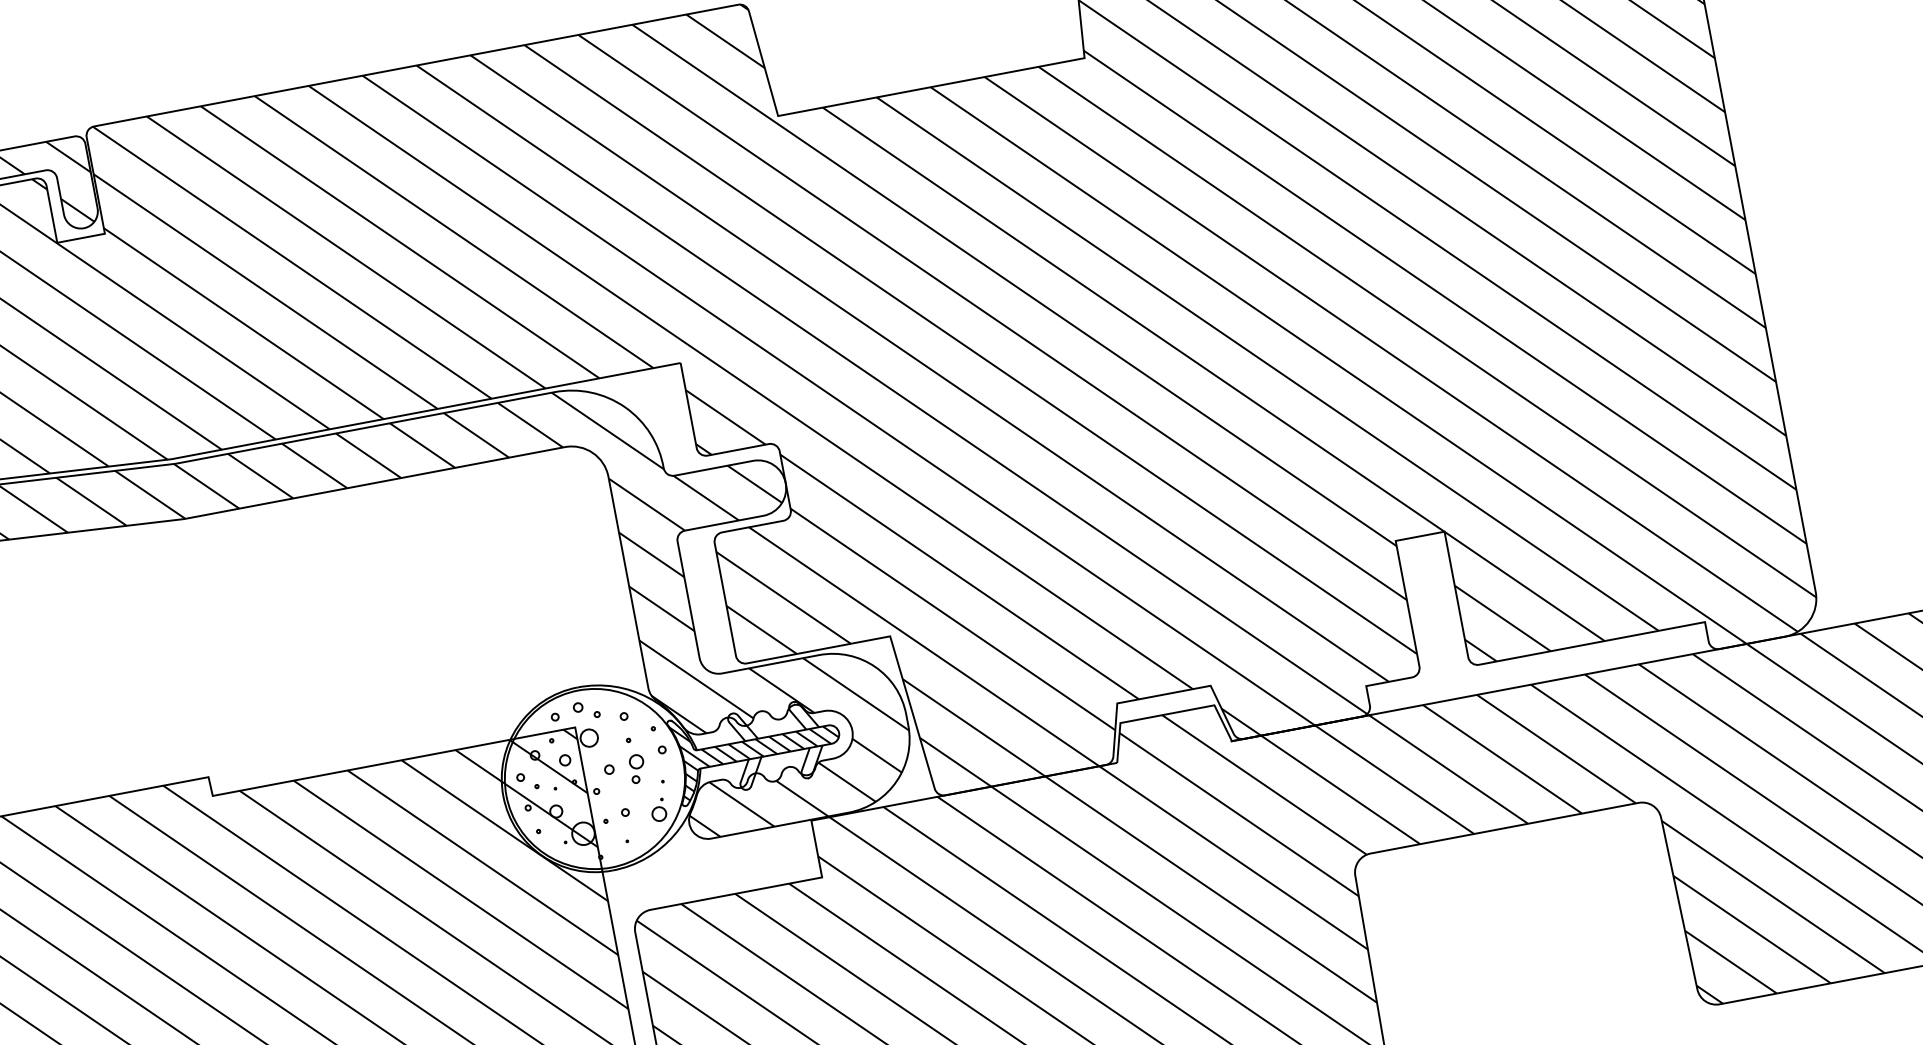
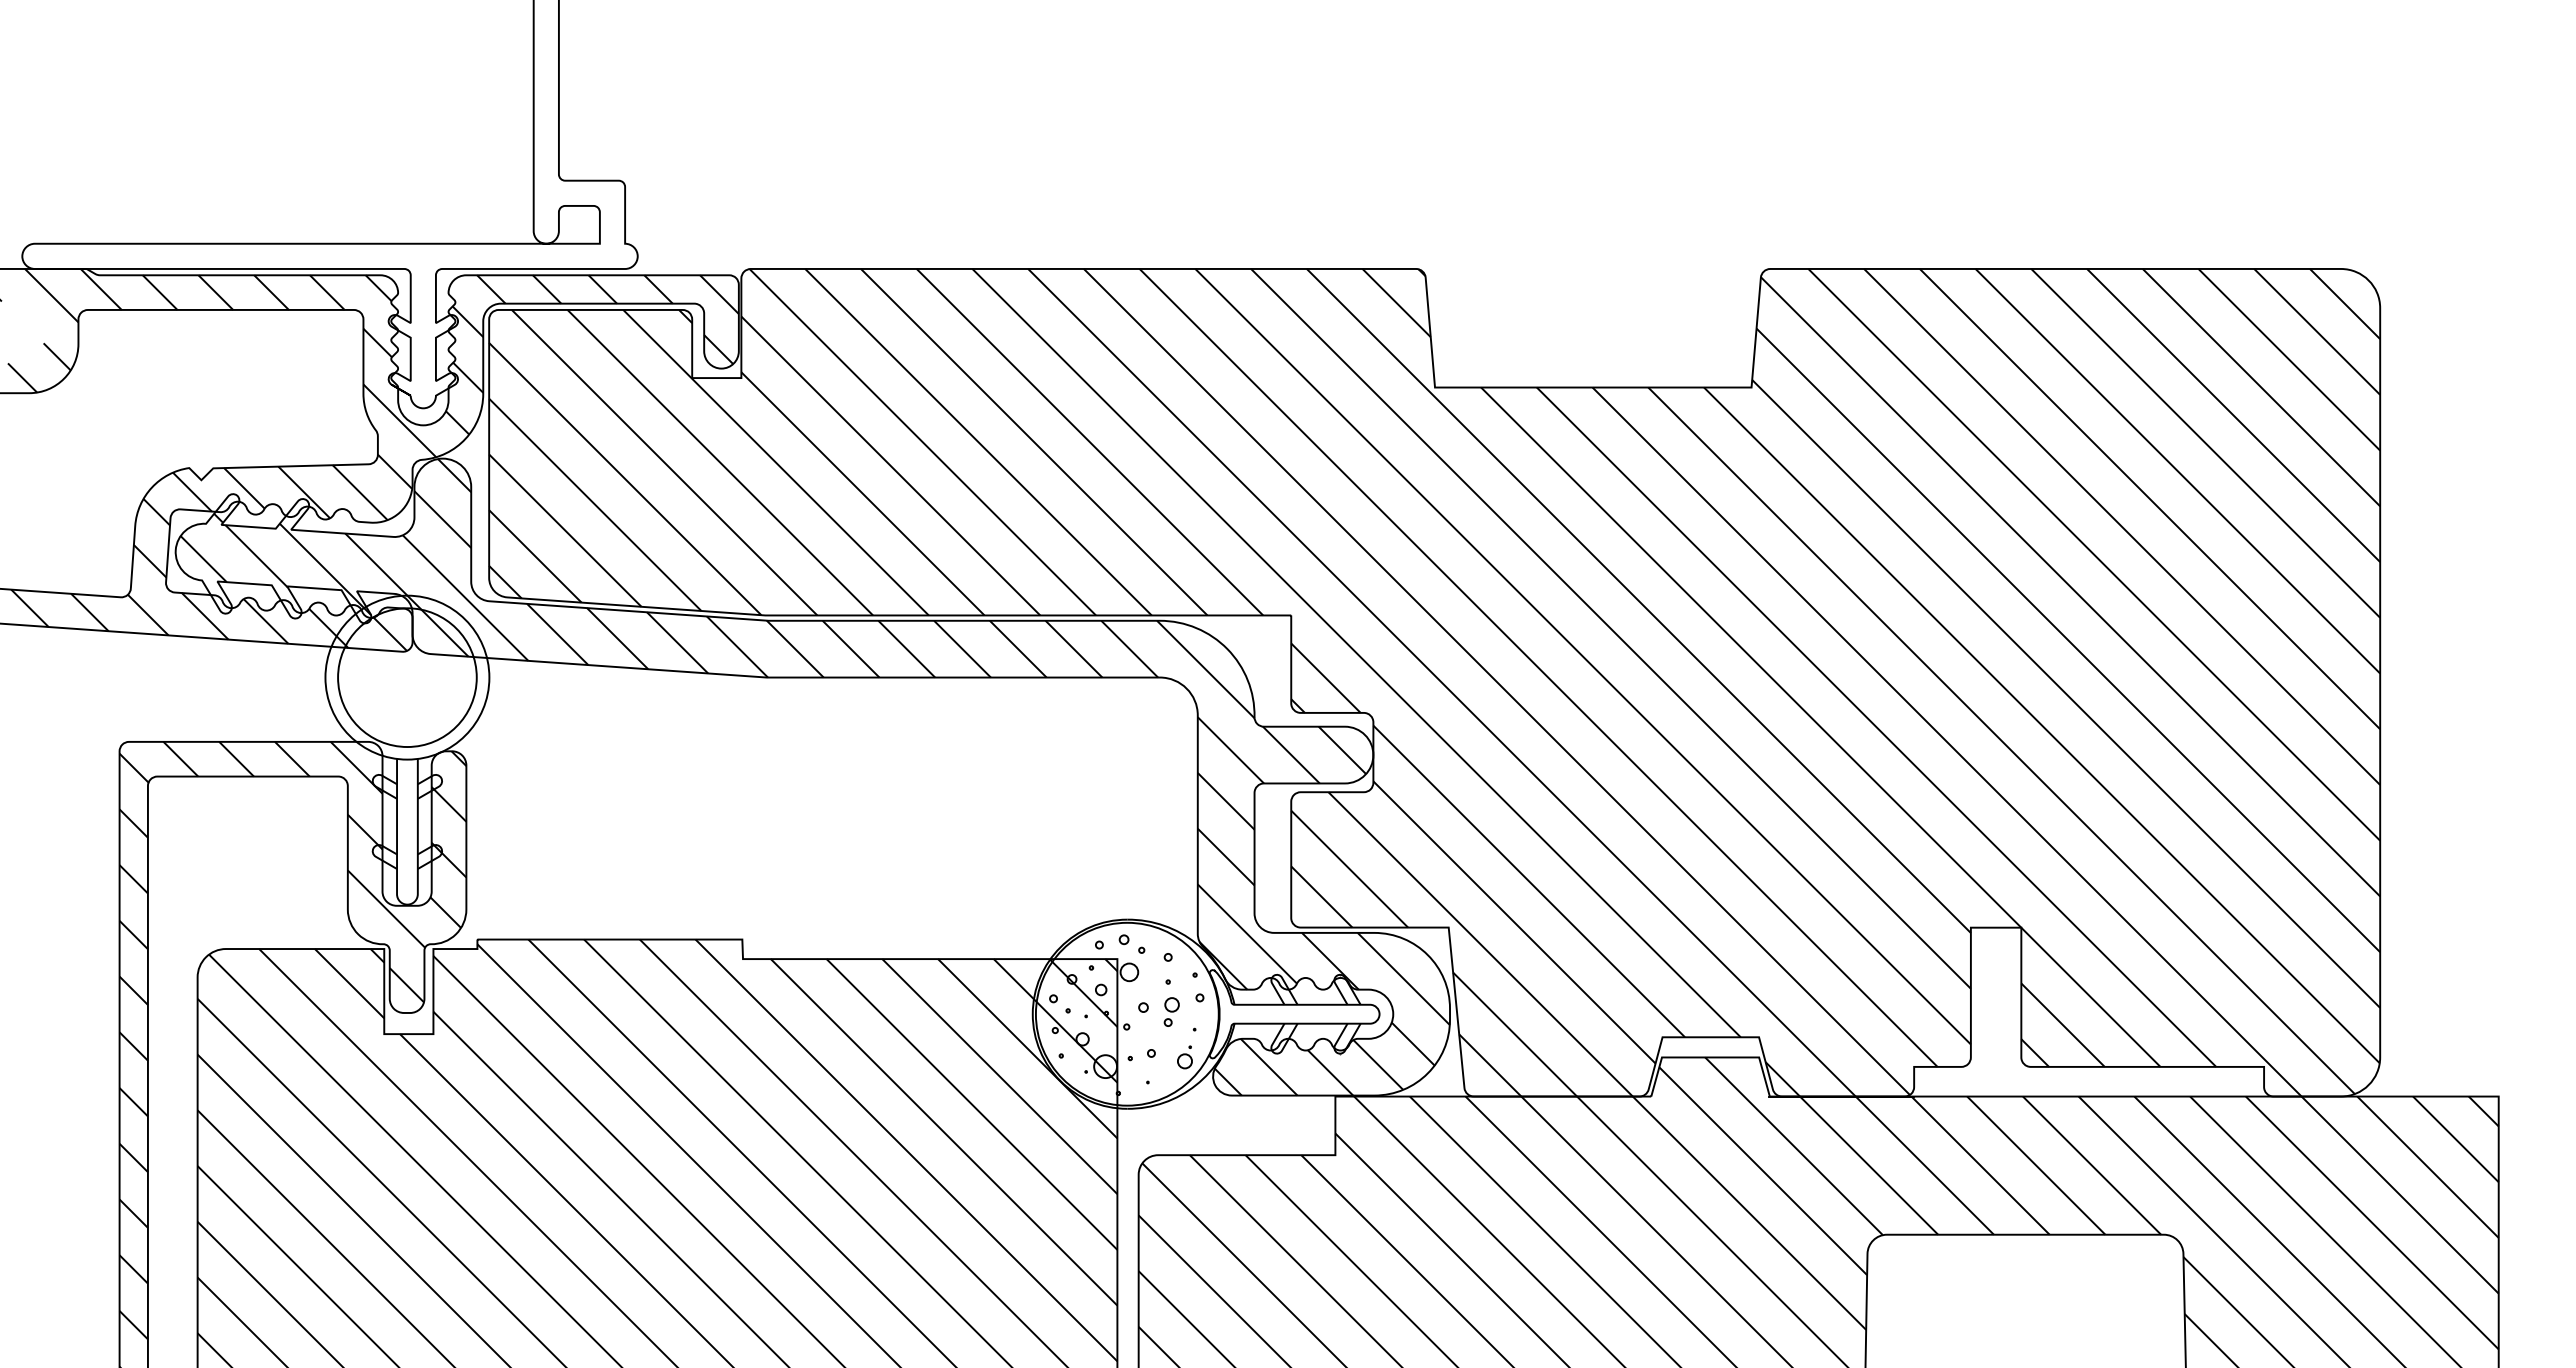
hatch: (756, 749) -> (1294, 1015), removed

